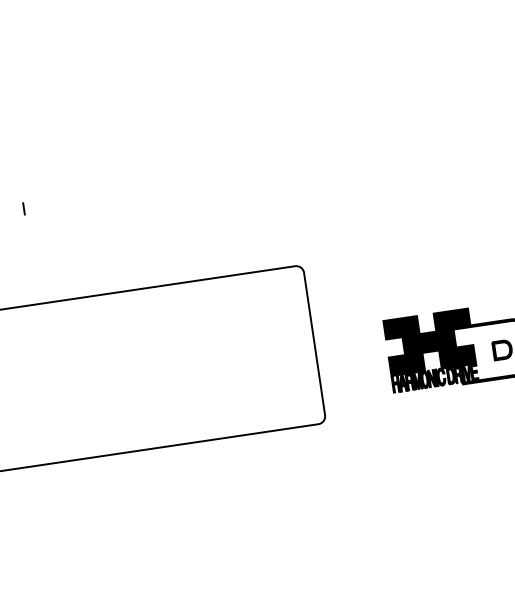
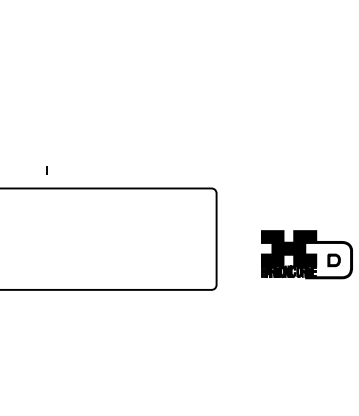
line: (23, 209) -> (46, 170), moved

